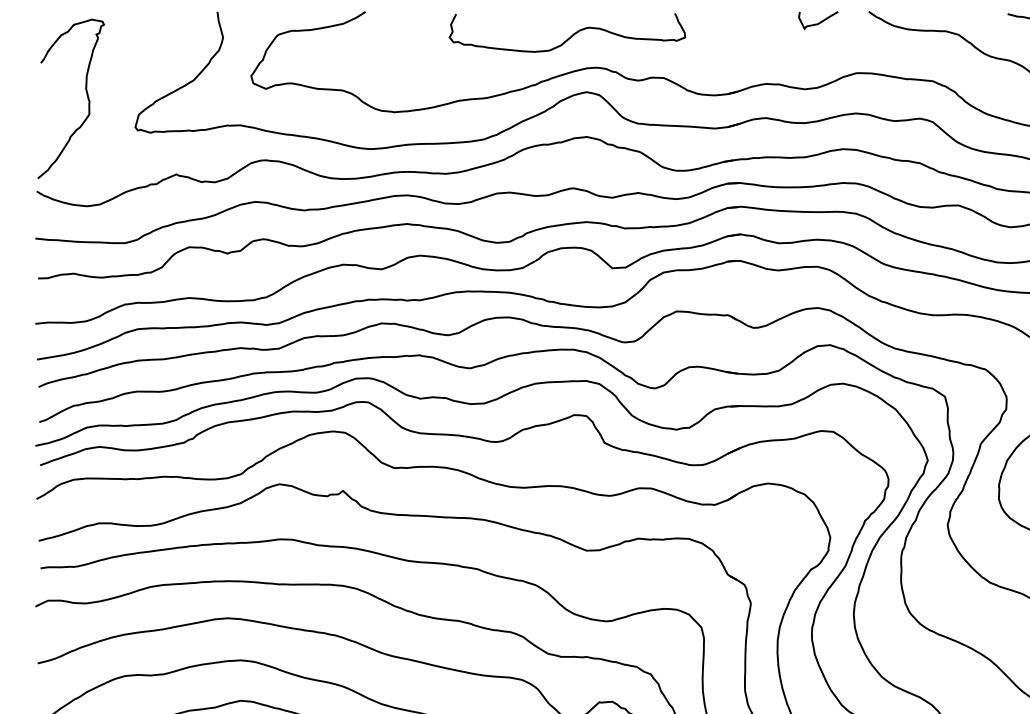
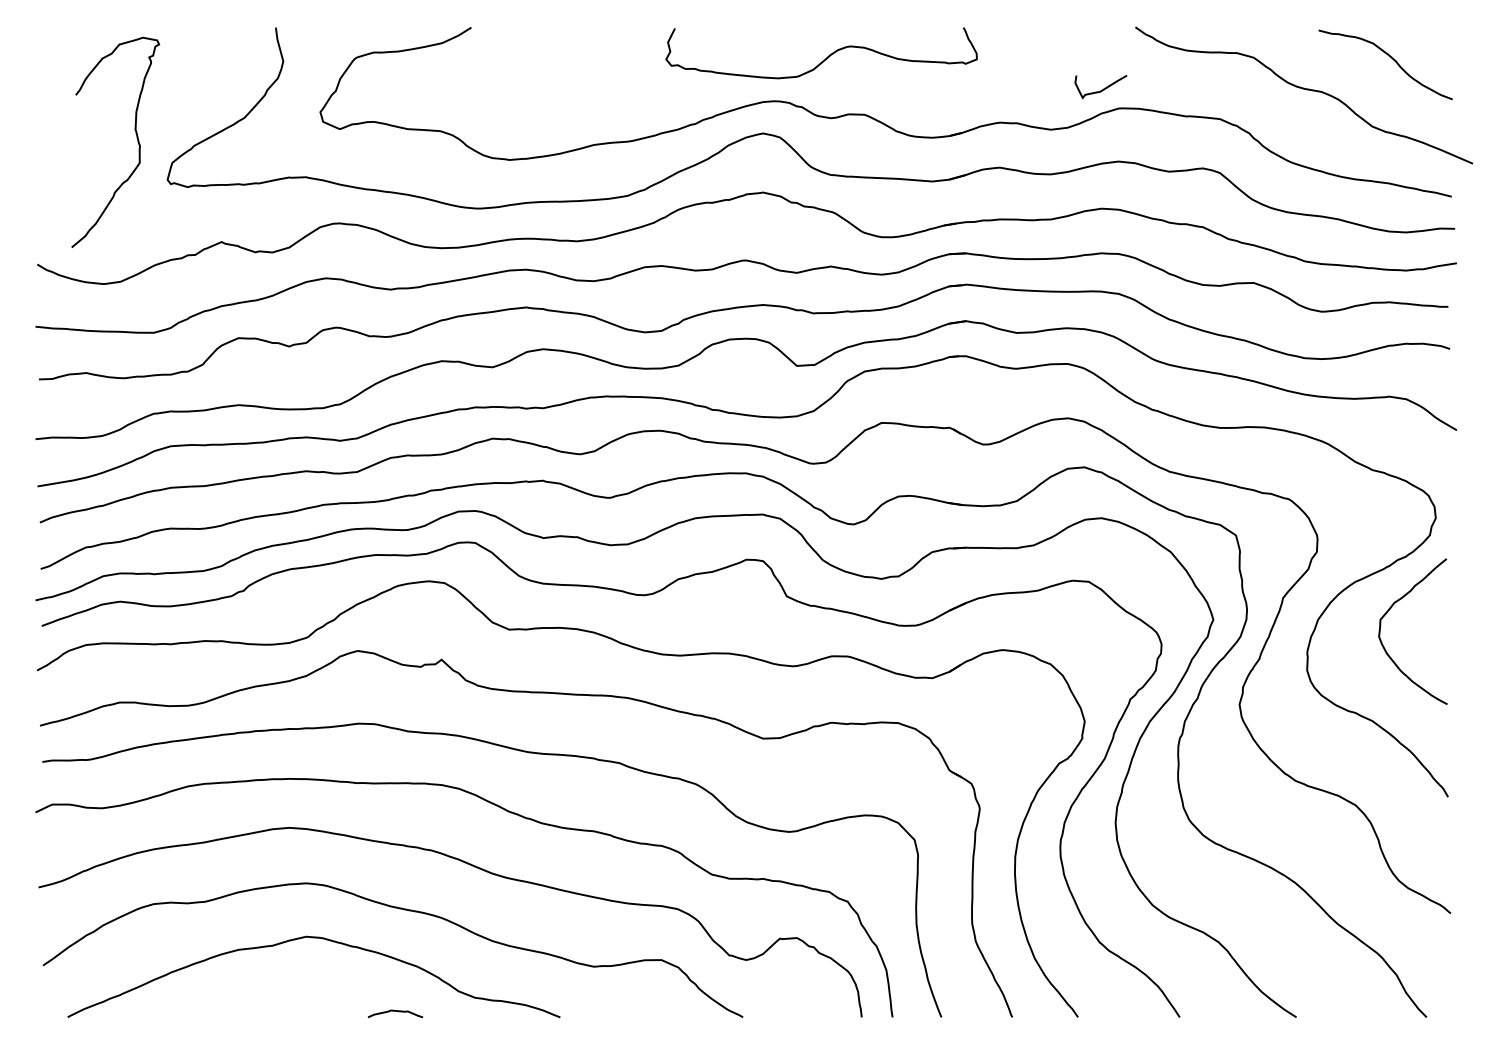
curve: (818, 22) -> (1101, 89), moved
curve: (571, 36) -> (826, 57), moved
curve: (86, 95) -> (136, 138), moved

